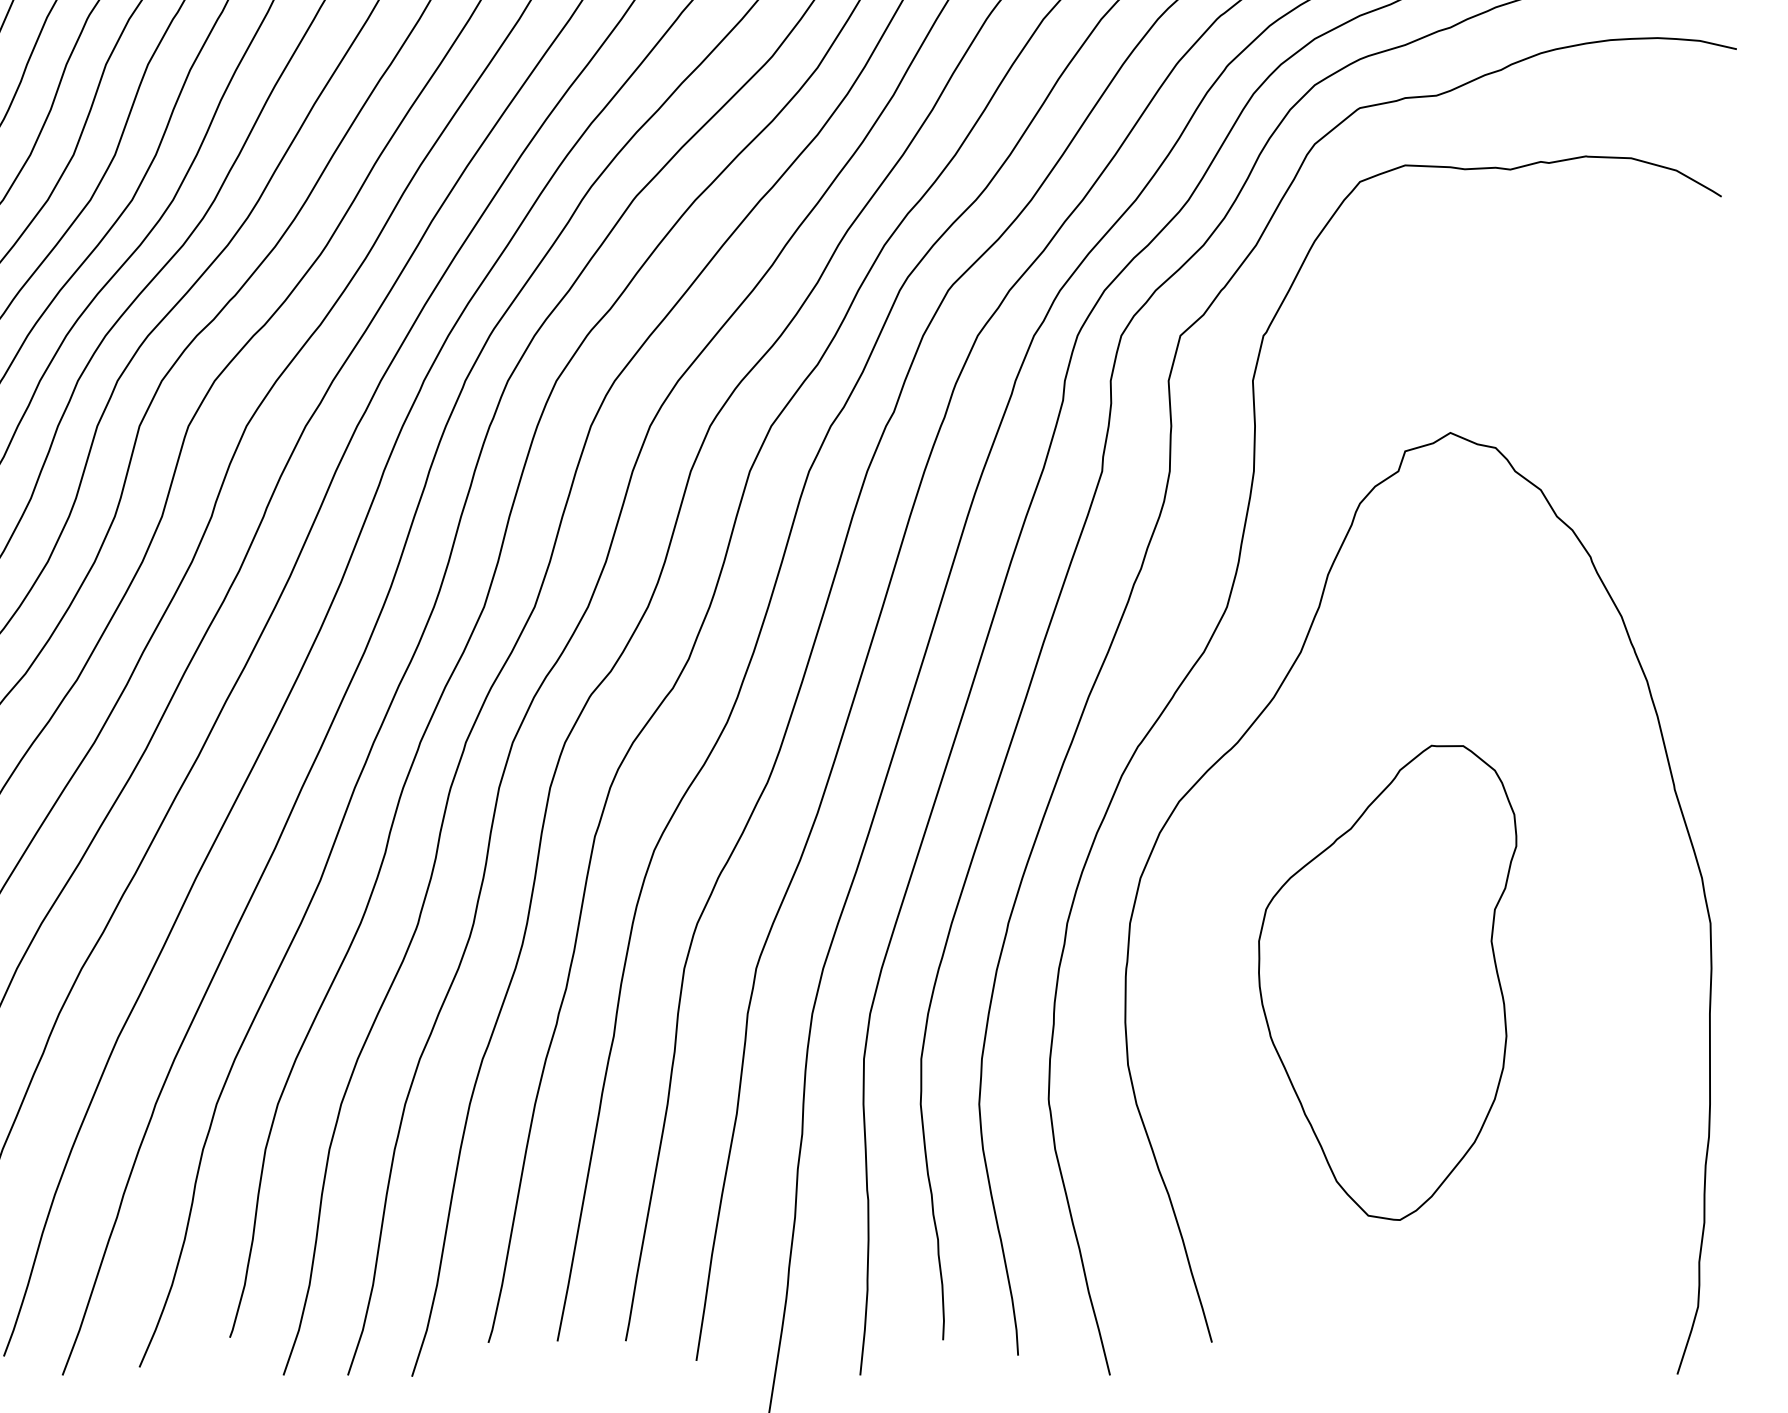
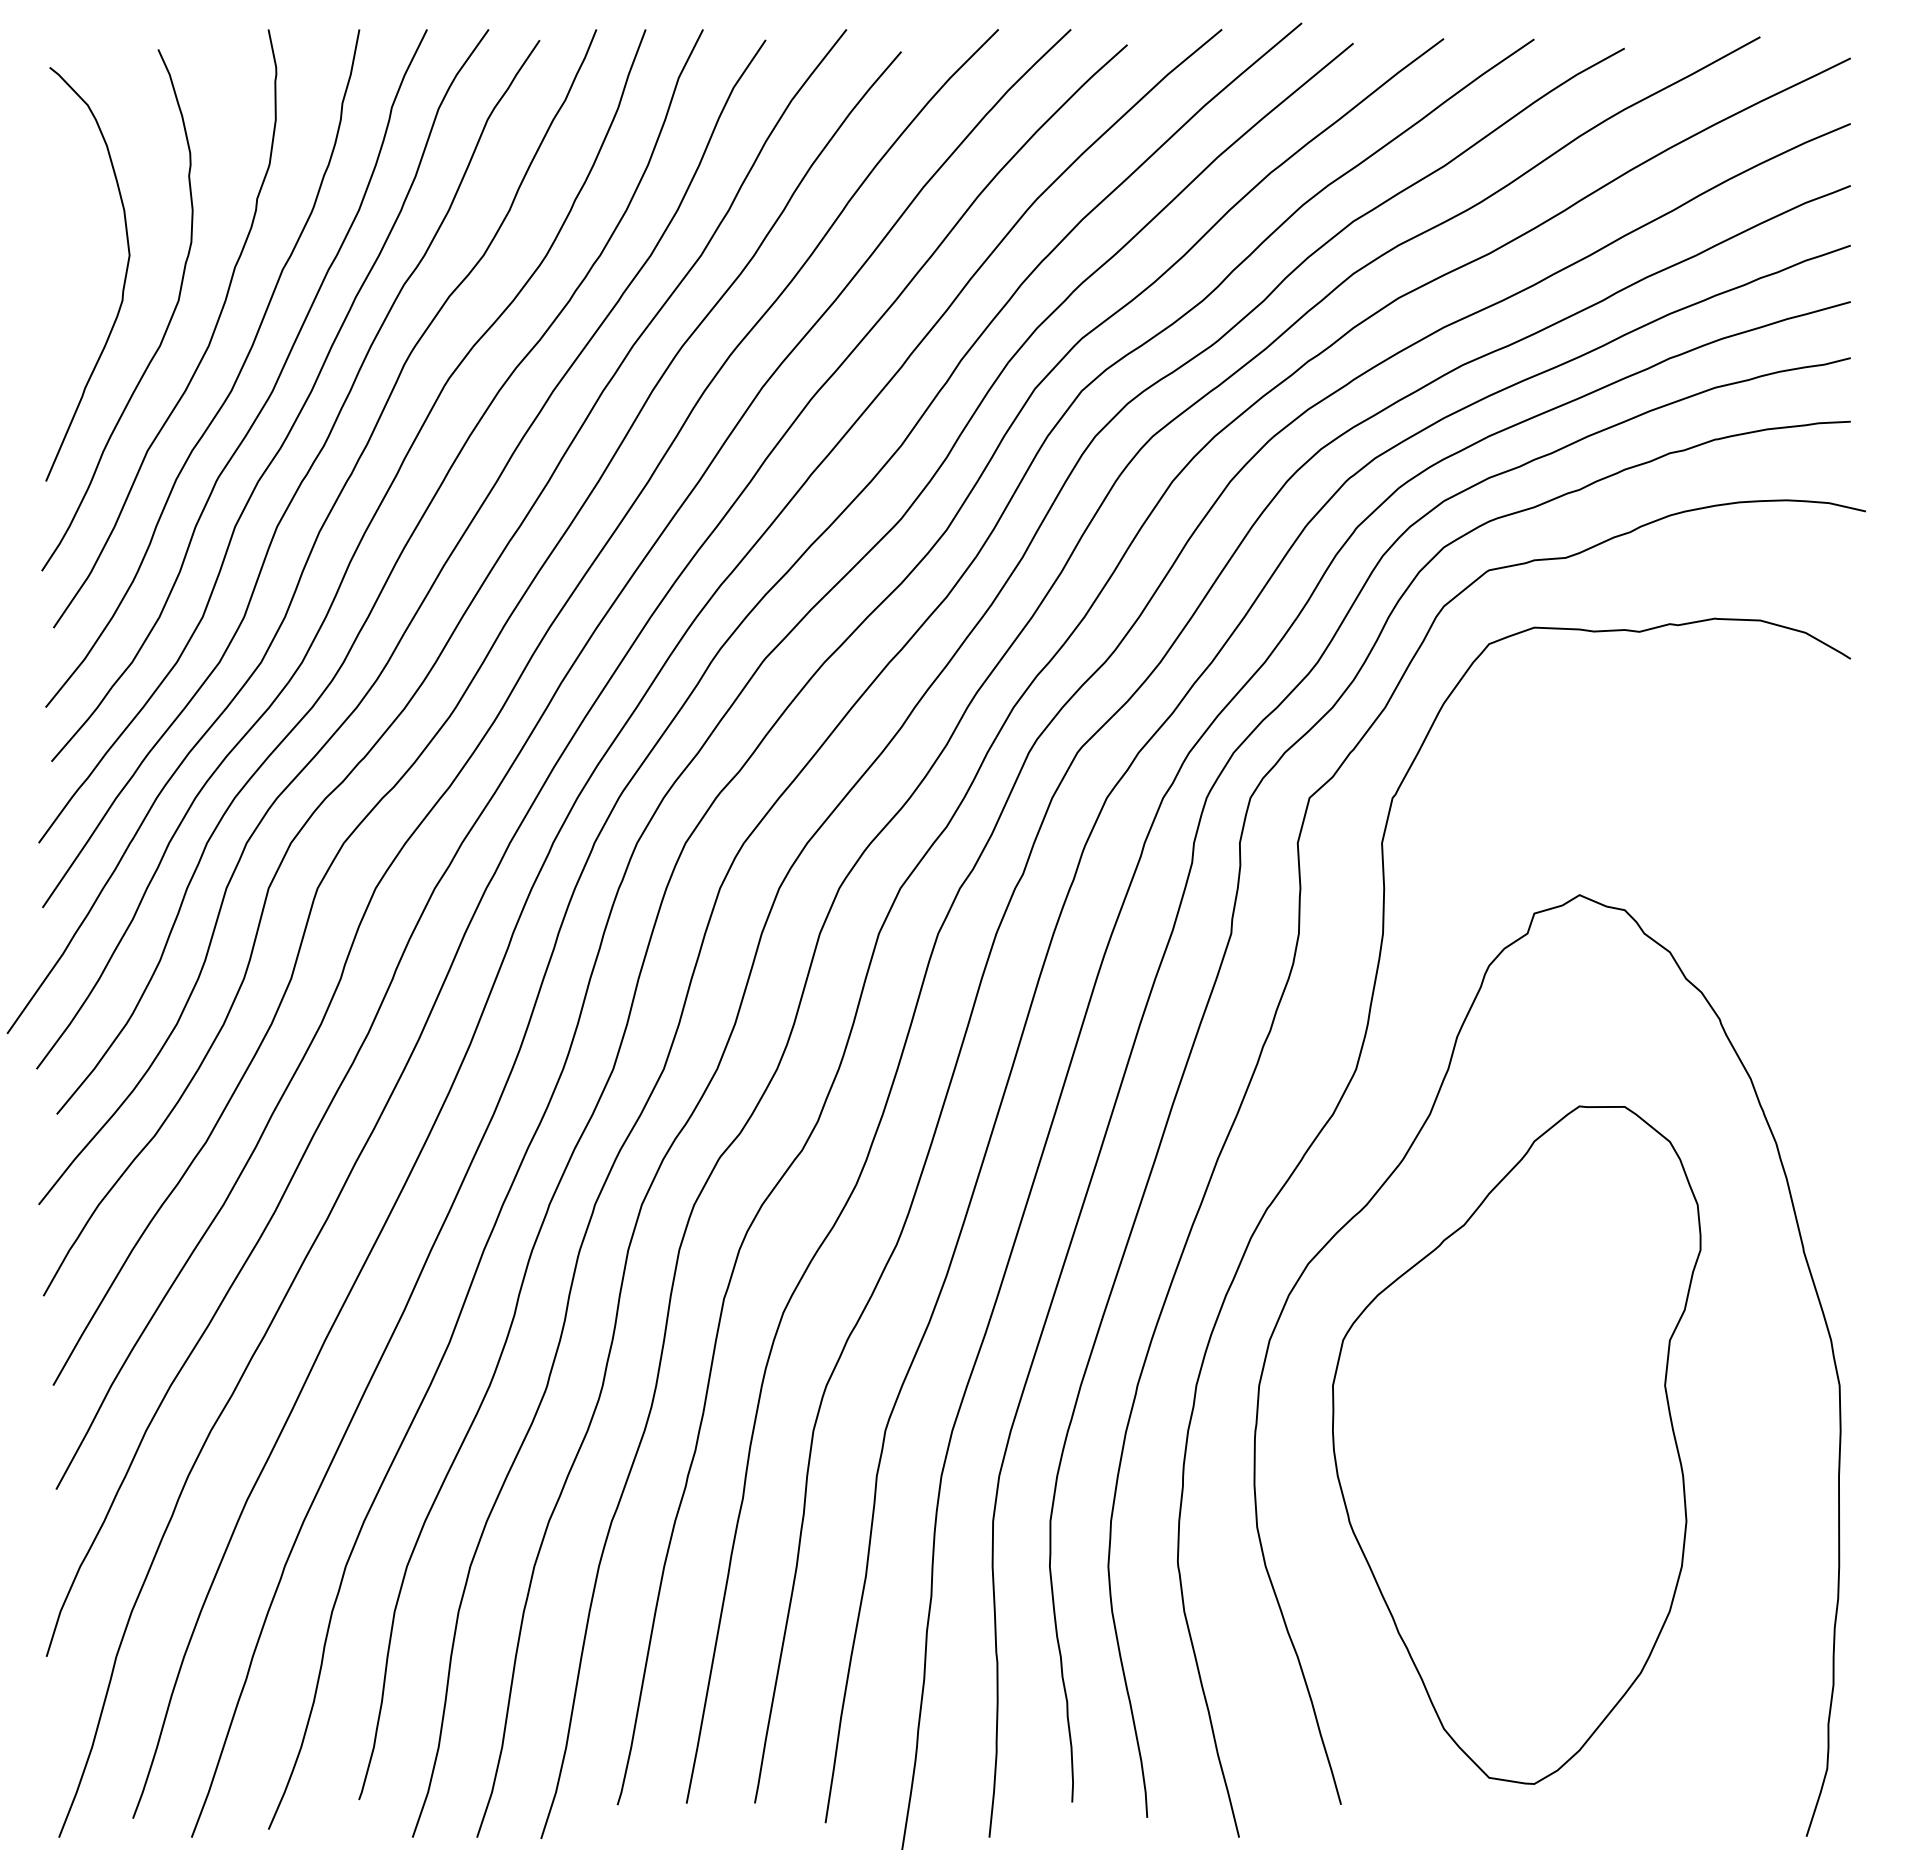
part: (1387, 982) -> (1516, 1444), size x1.43

